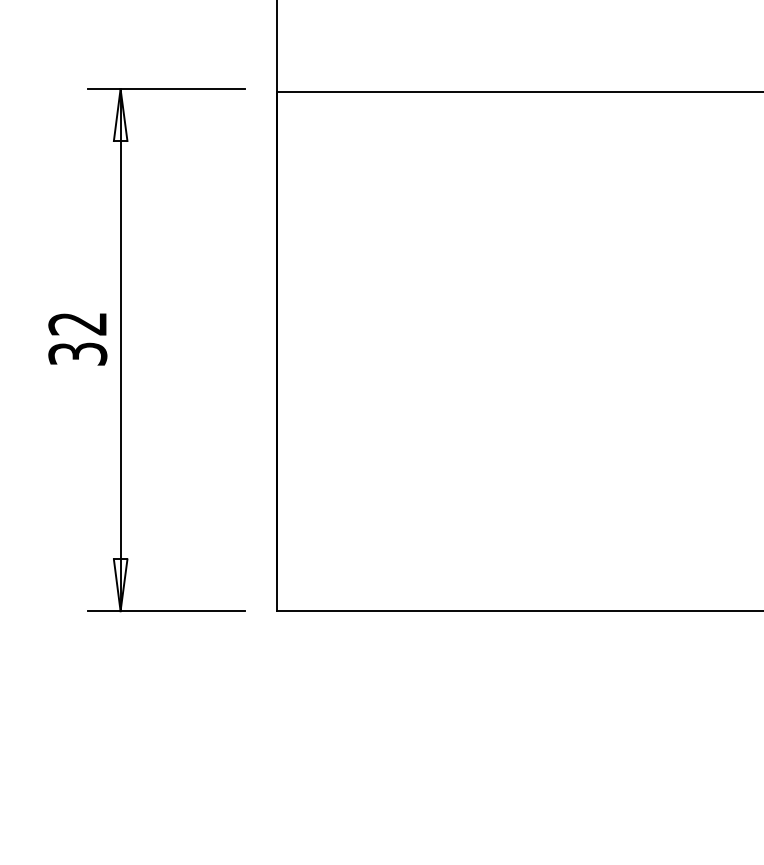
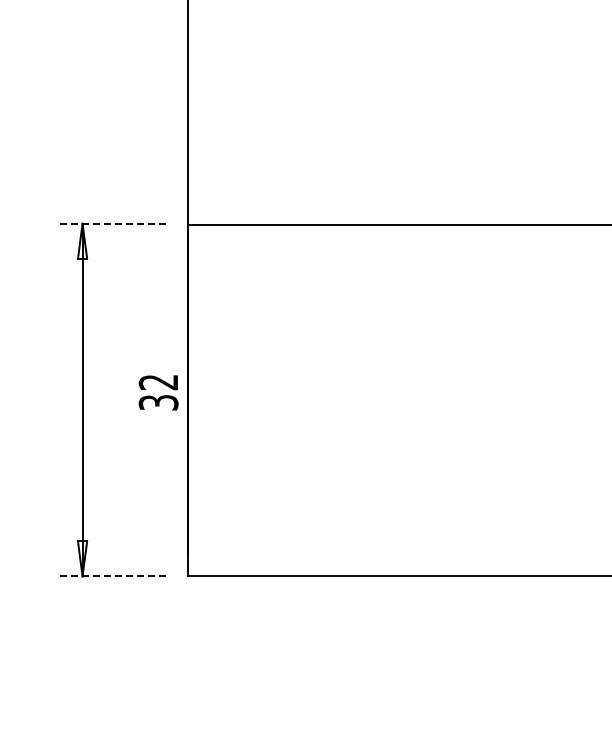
line: (166, 88) -> (113, 223), solid -> dashed
text: (77, 338) -> (158, 392), moved
line: (166, 611) -> (113, 576), solid -> dashed

